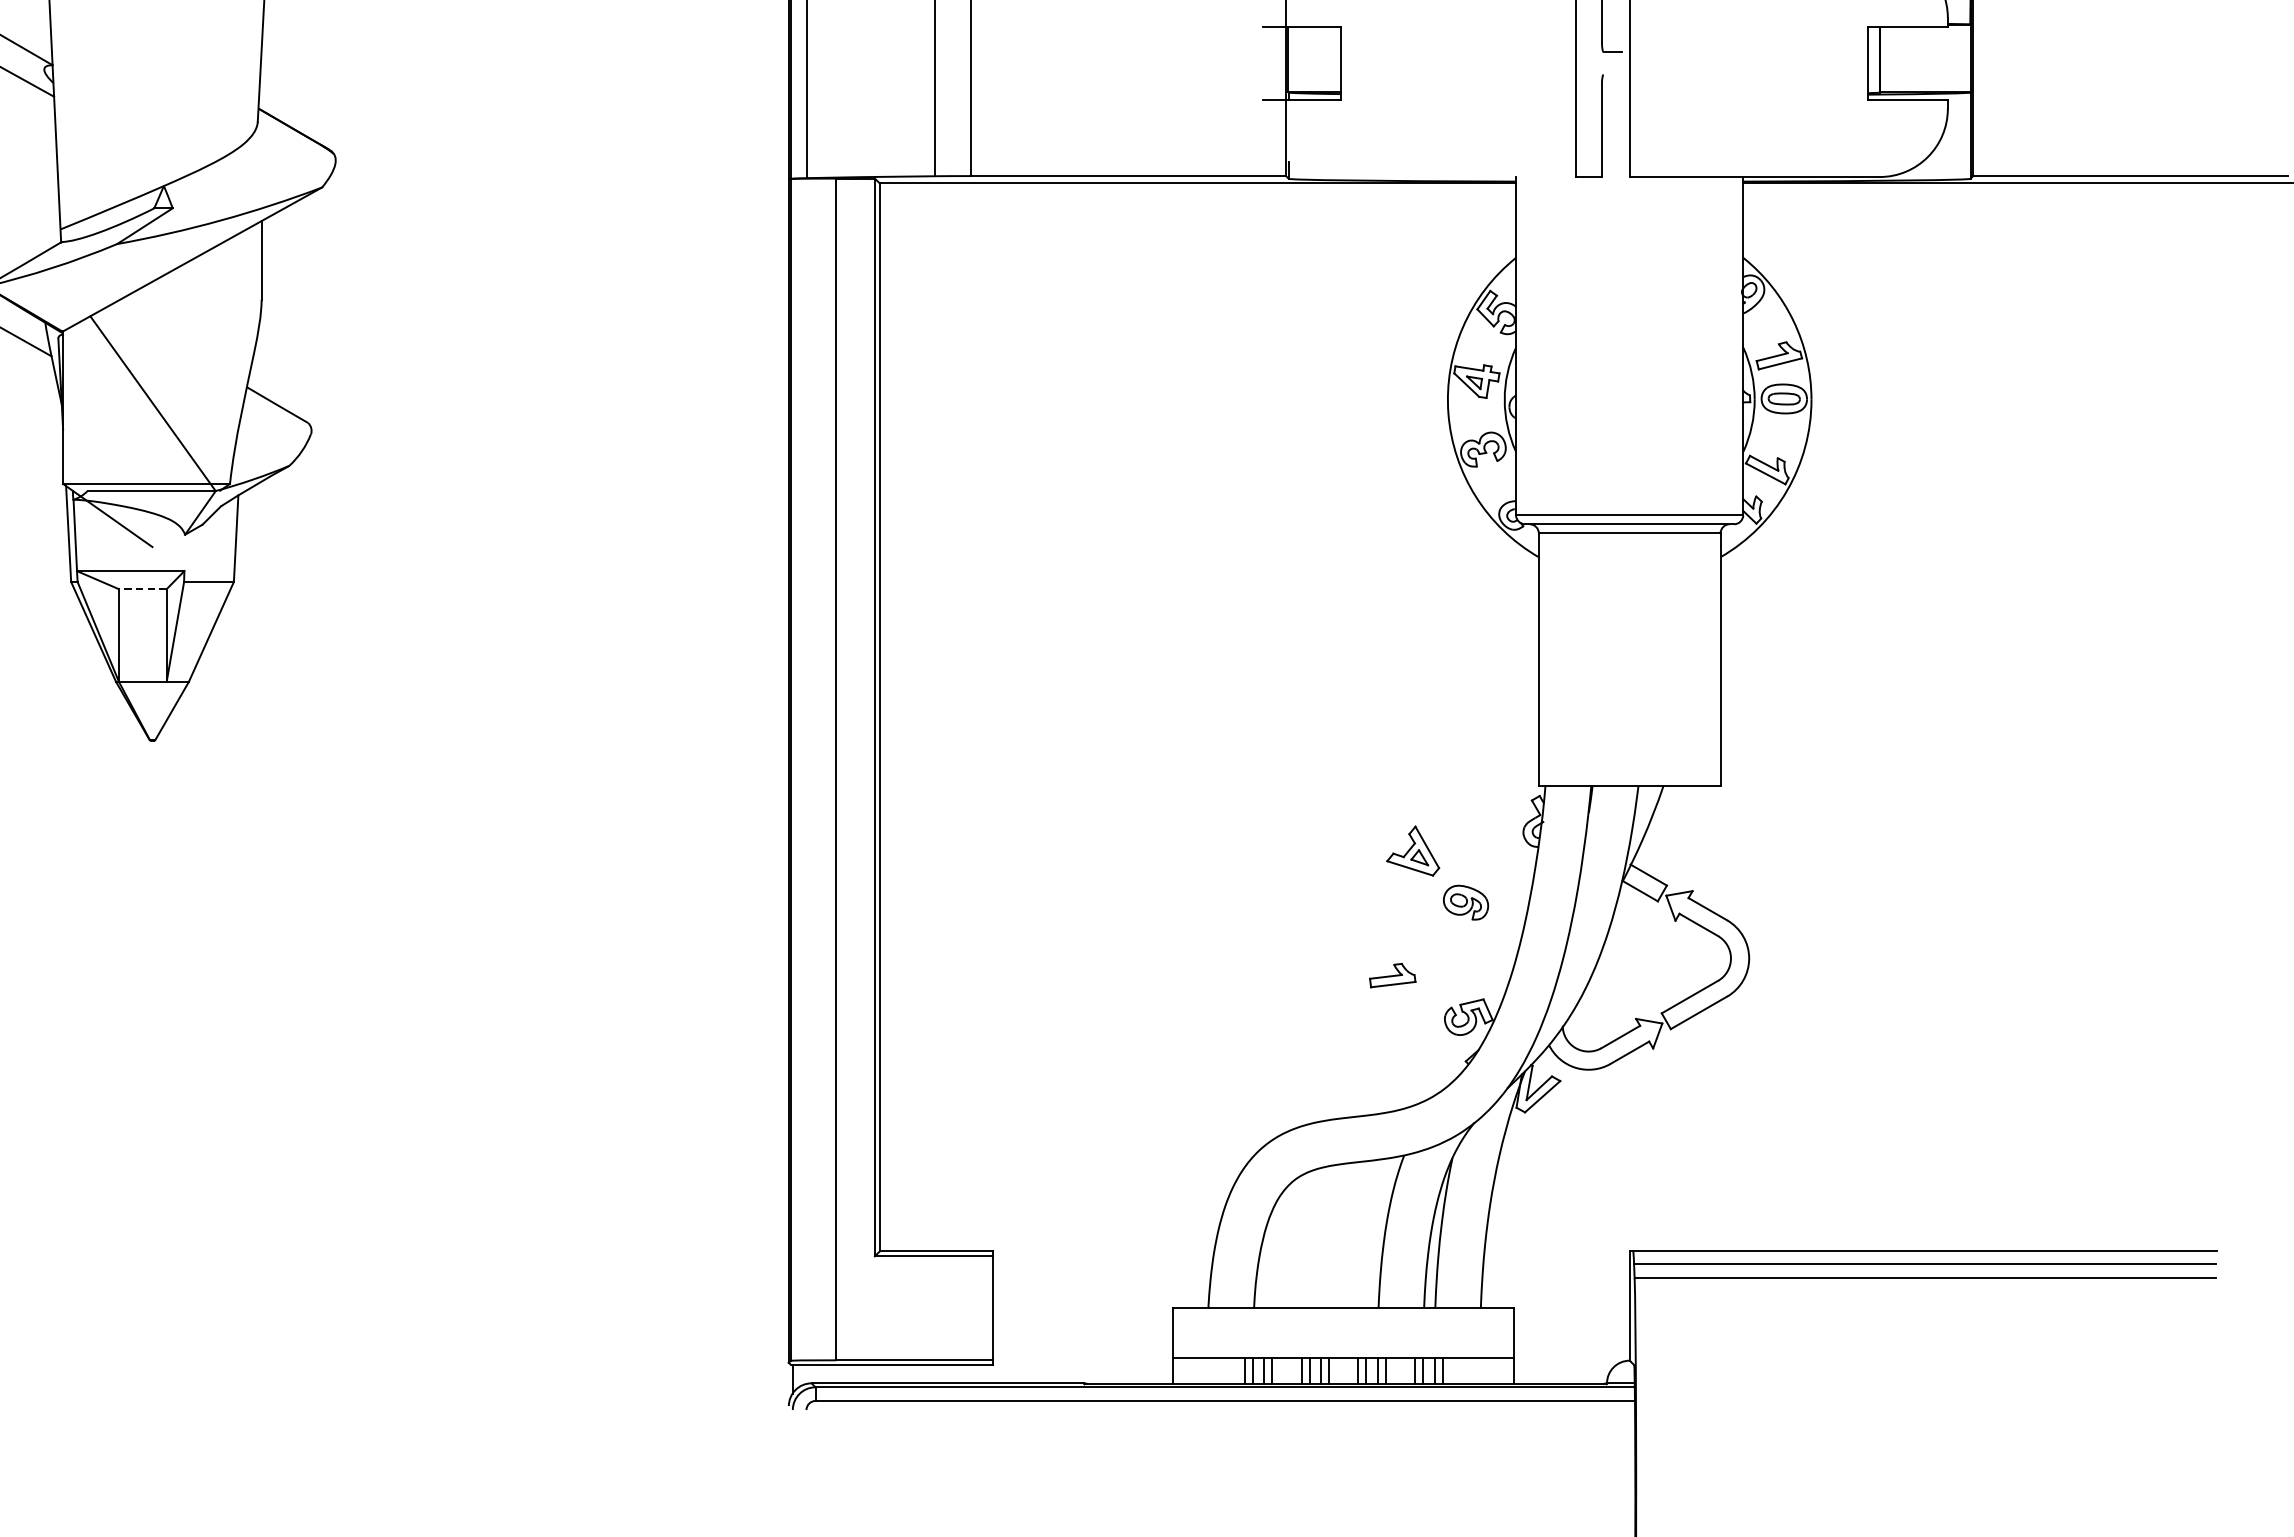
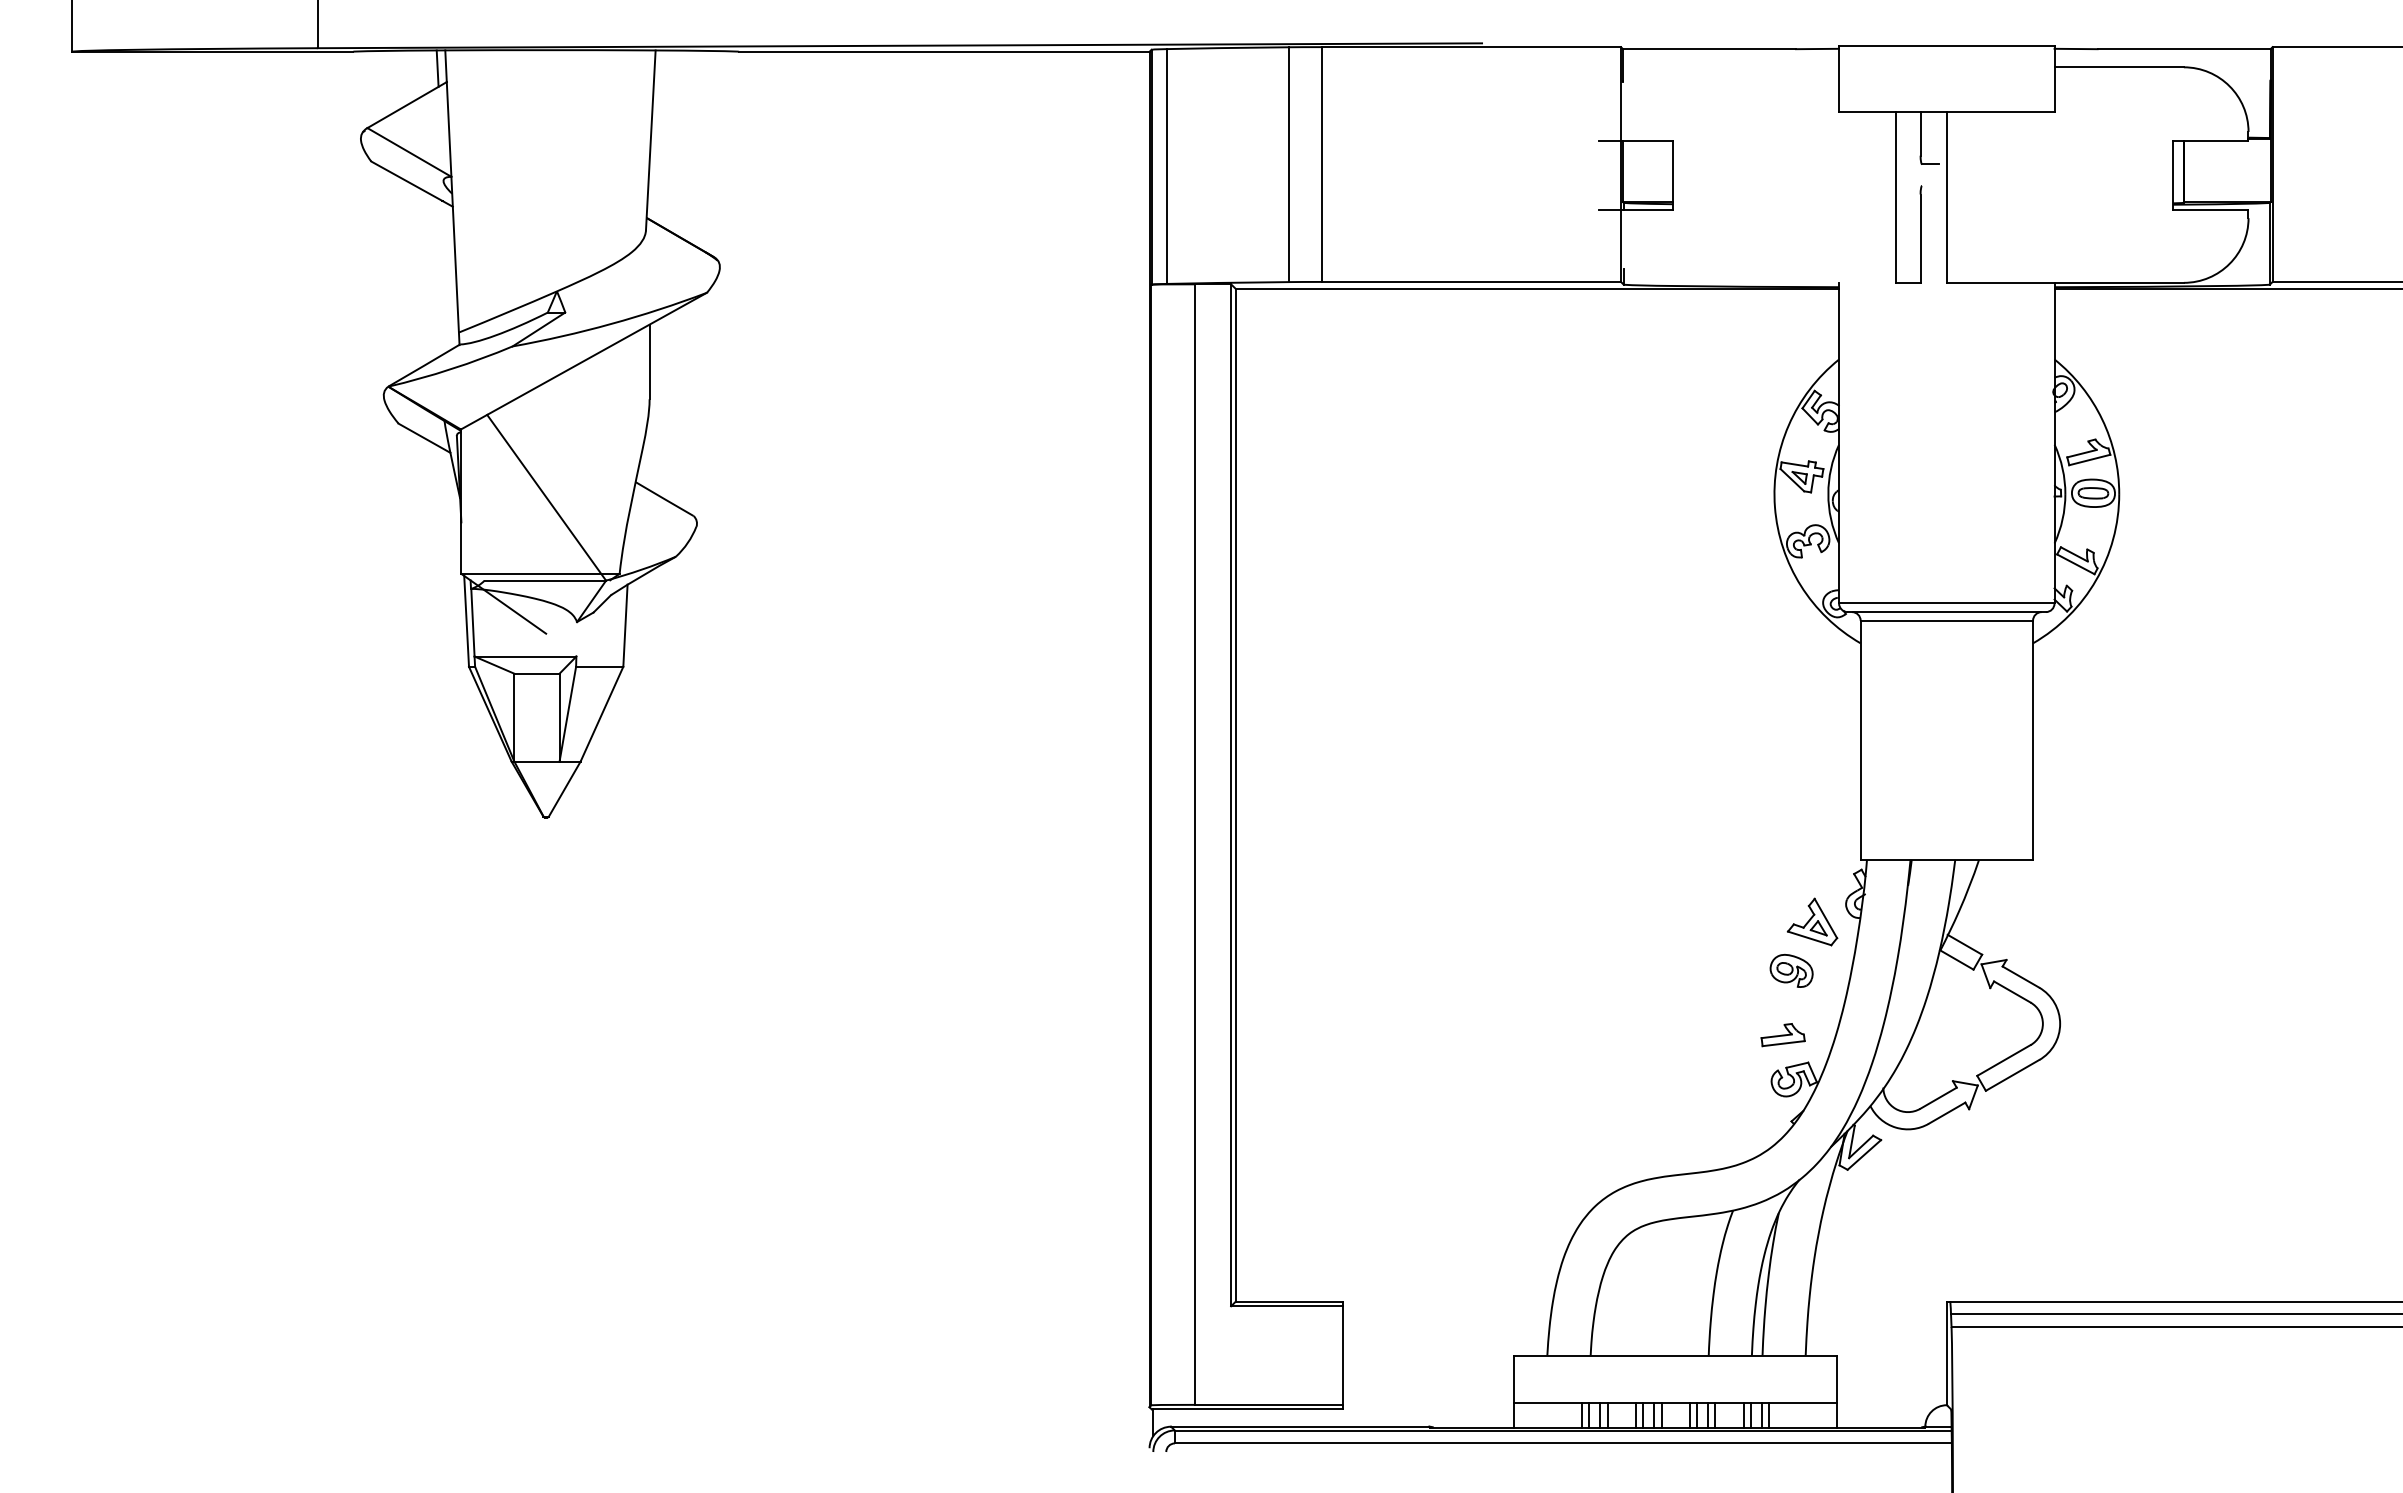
line: (142, 589) -> (536, 673), dashed -> solid
part: (1413, 850) -> (1812, 921), moved
part: (1392, 976) -> (1782, 1035), moved

